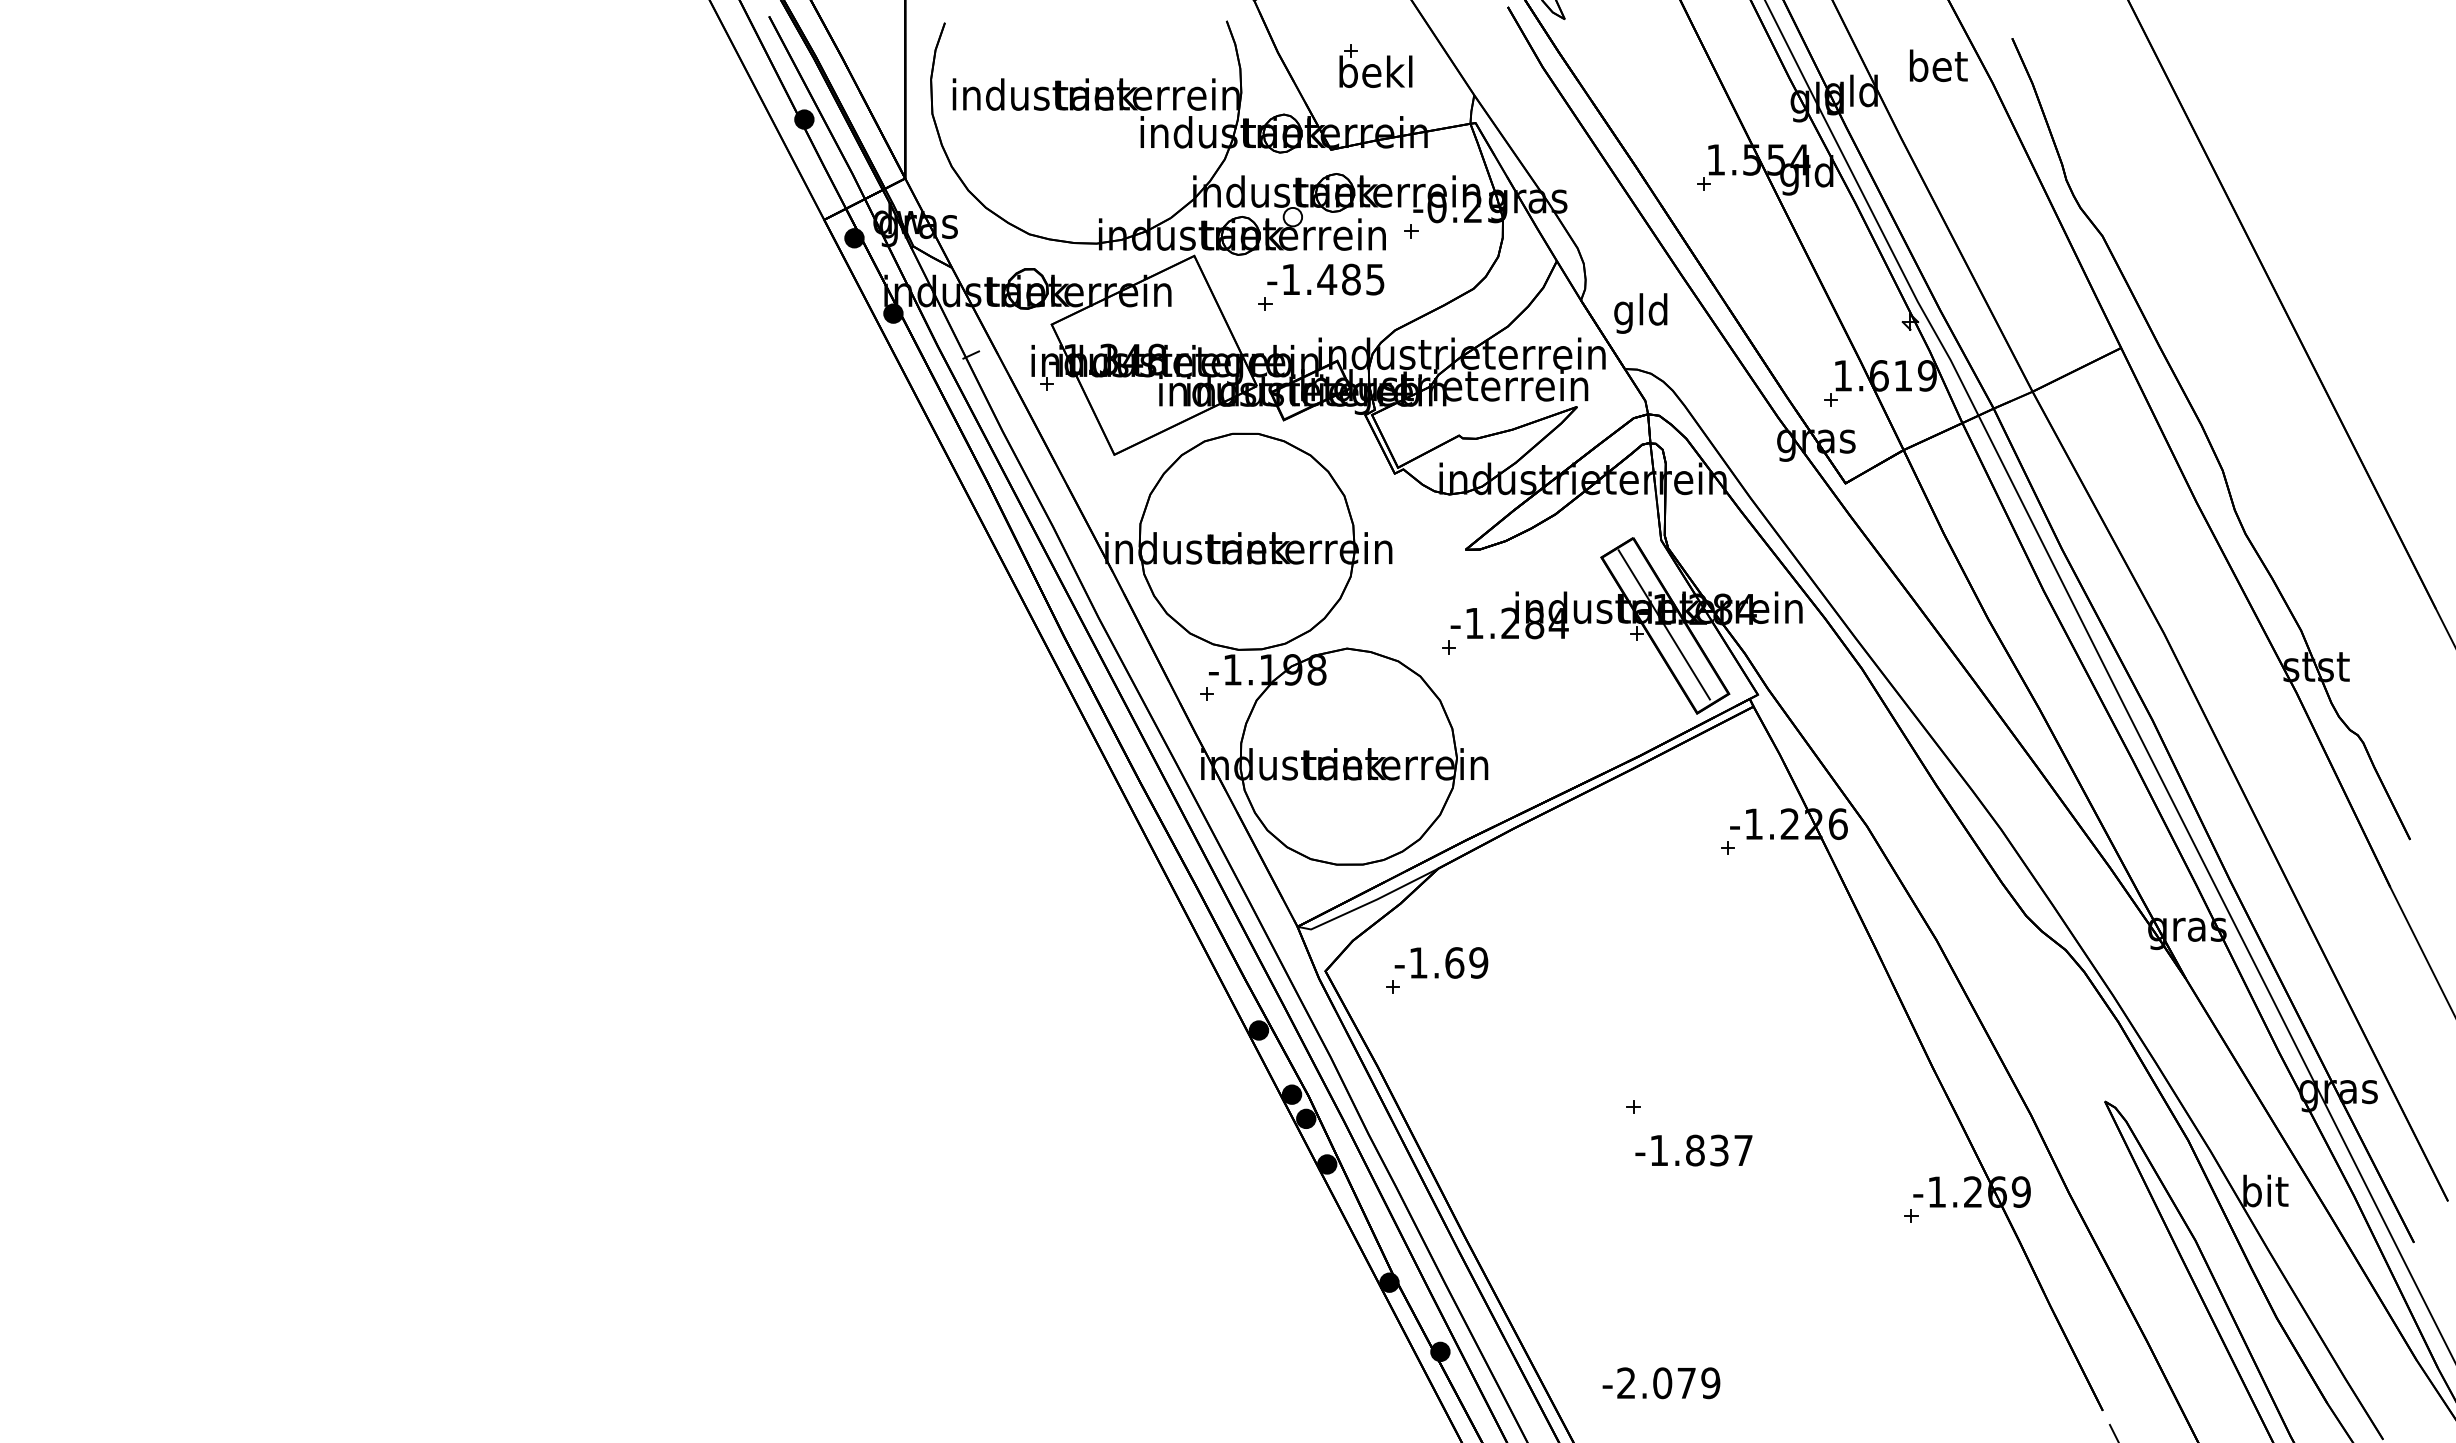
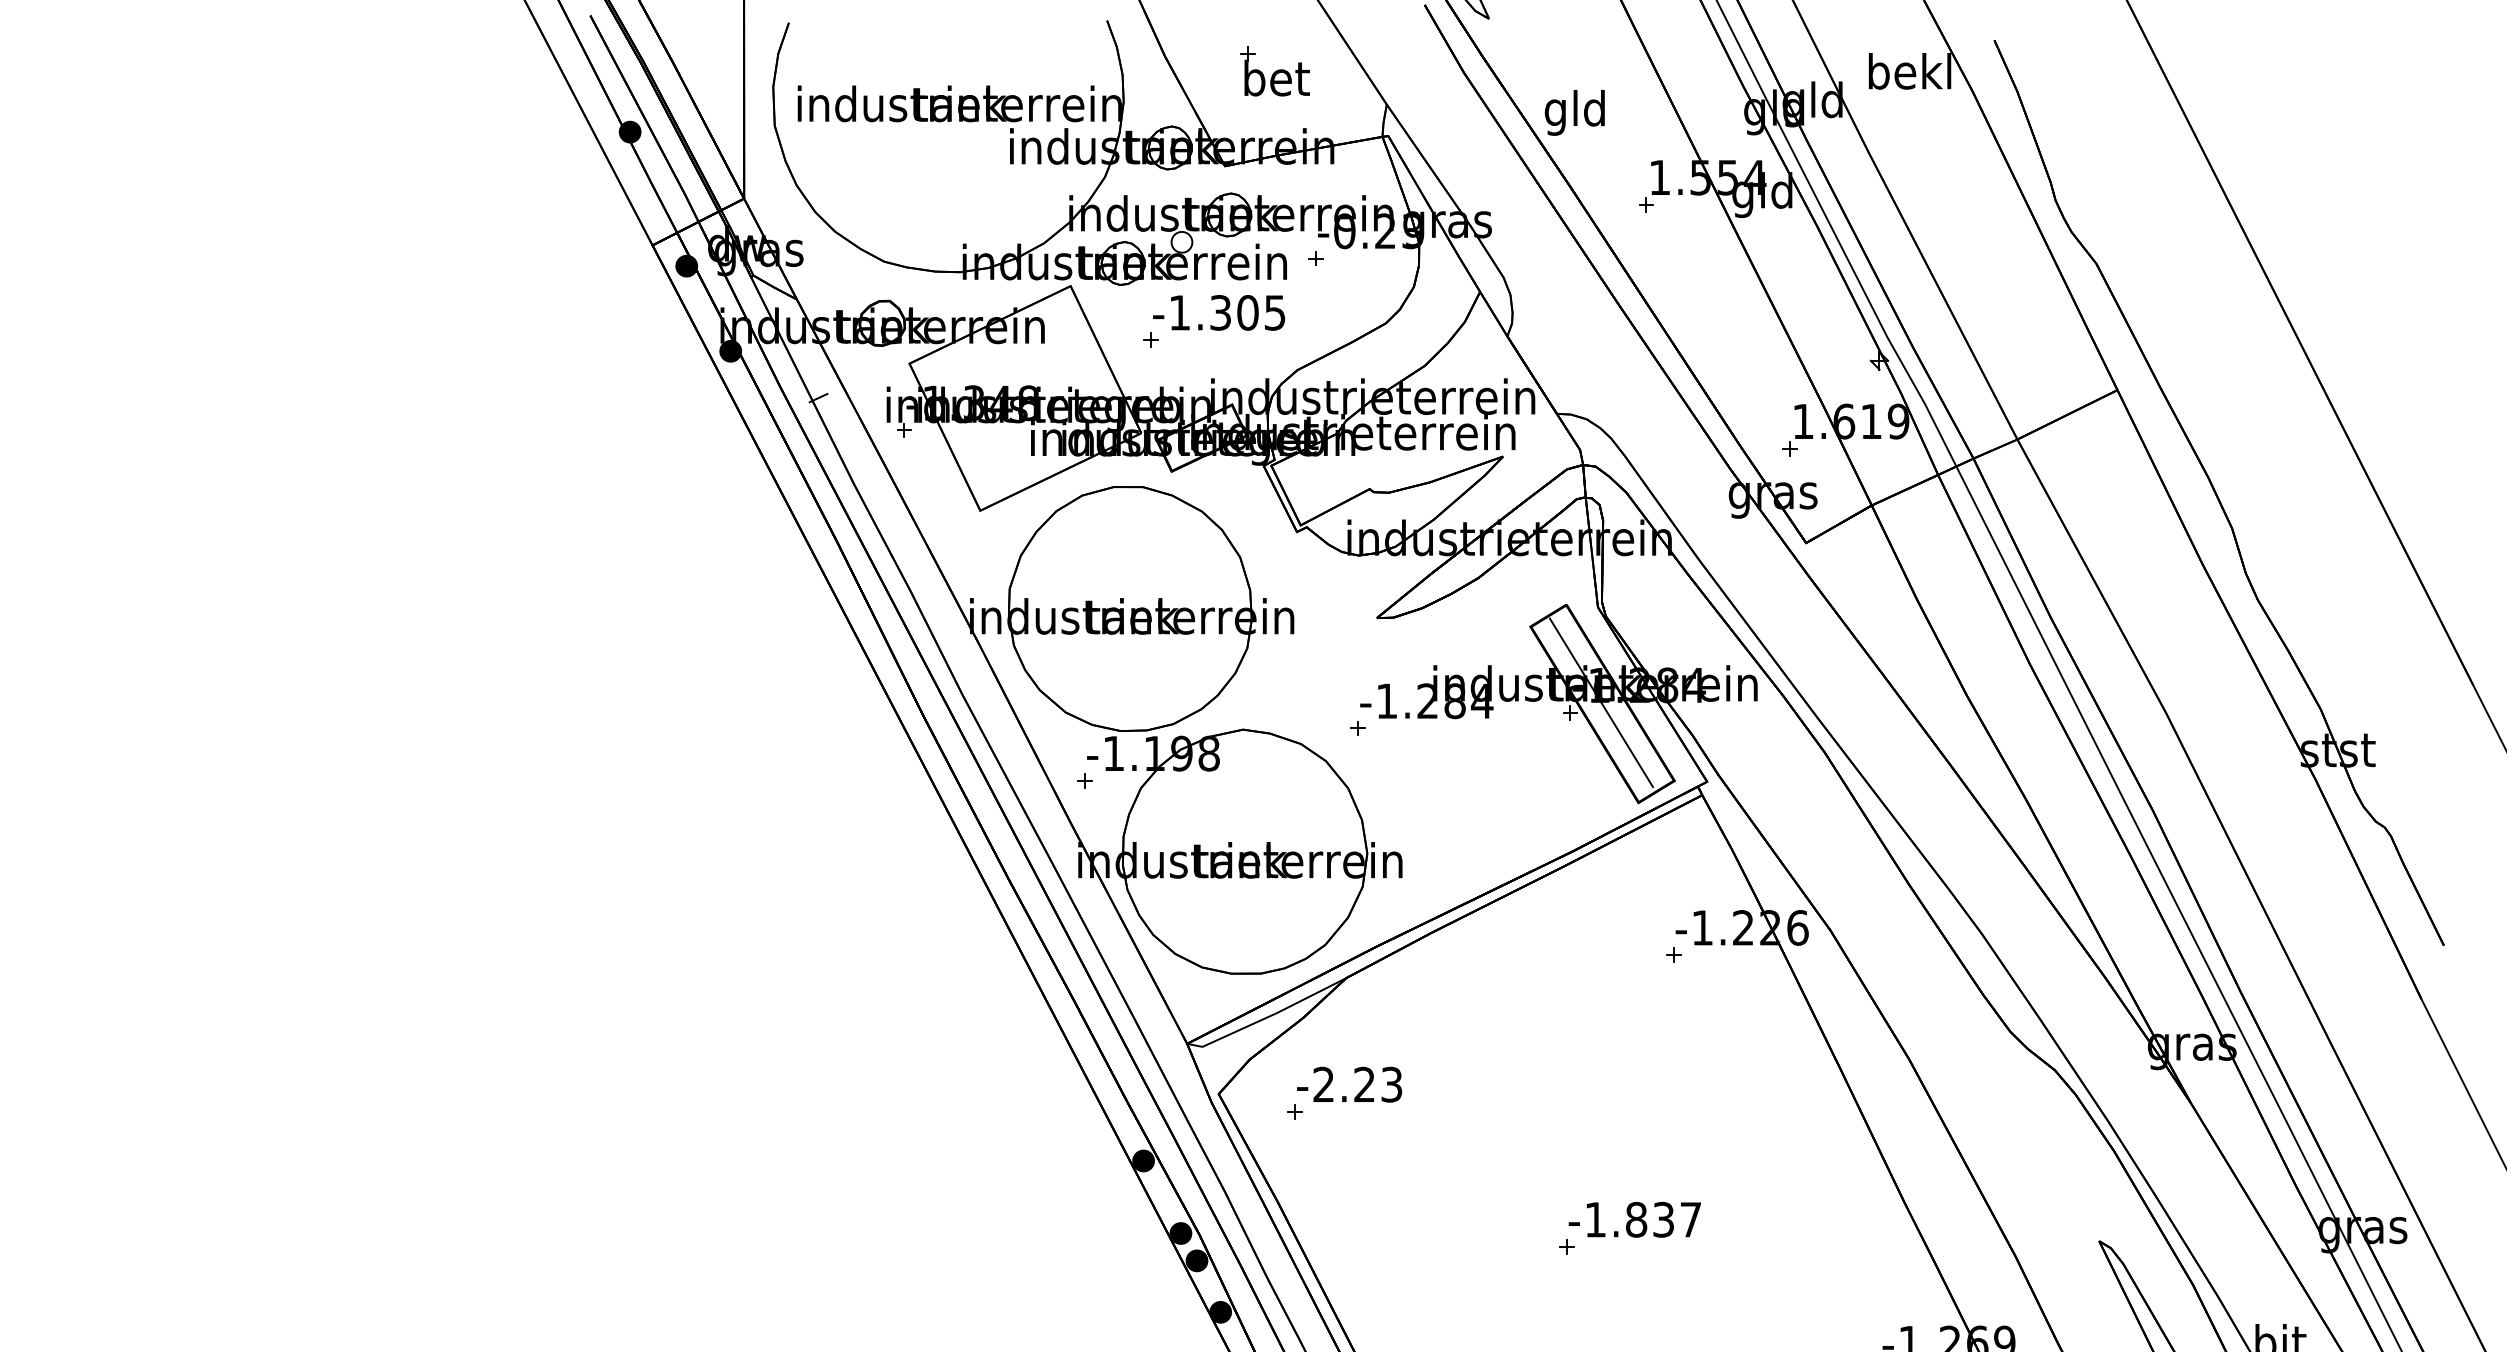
text: (1937, 65) -> (1910, 71), bet -> bekl
text: (1375, 71) -> (1275, 77), bekl -> bet
text: (1338, 279) -> (1233, 312), -1.485 -> -1.305
text: (1640, 313) -> (1574, 112), moved
text: (1448, 962) -> (1357, 1084), -1.69 -> -2.23
text: (1693, 1150) -> (1634, 1219), moved

